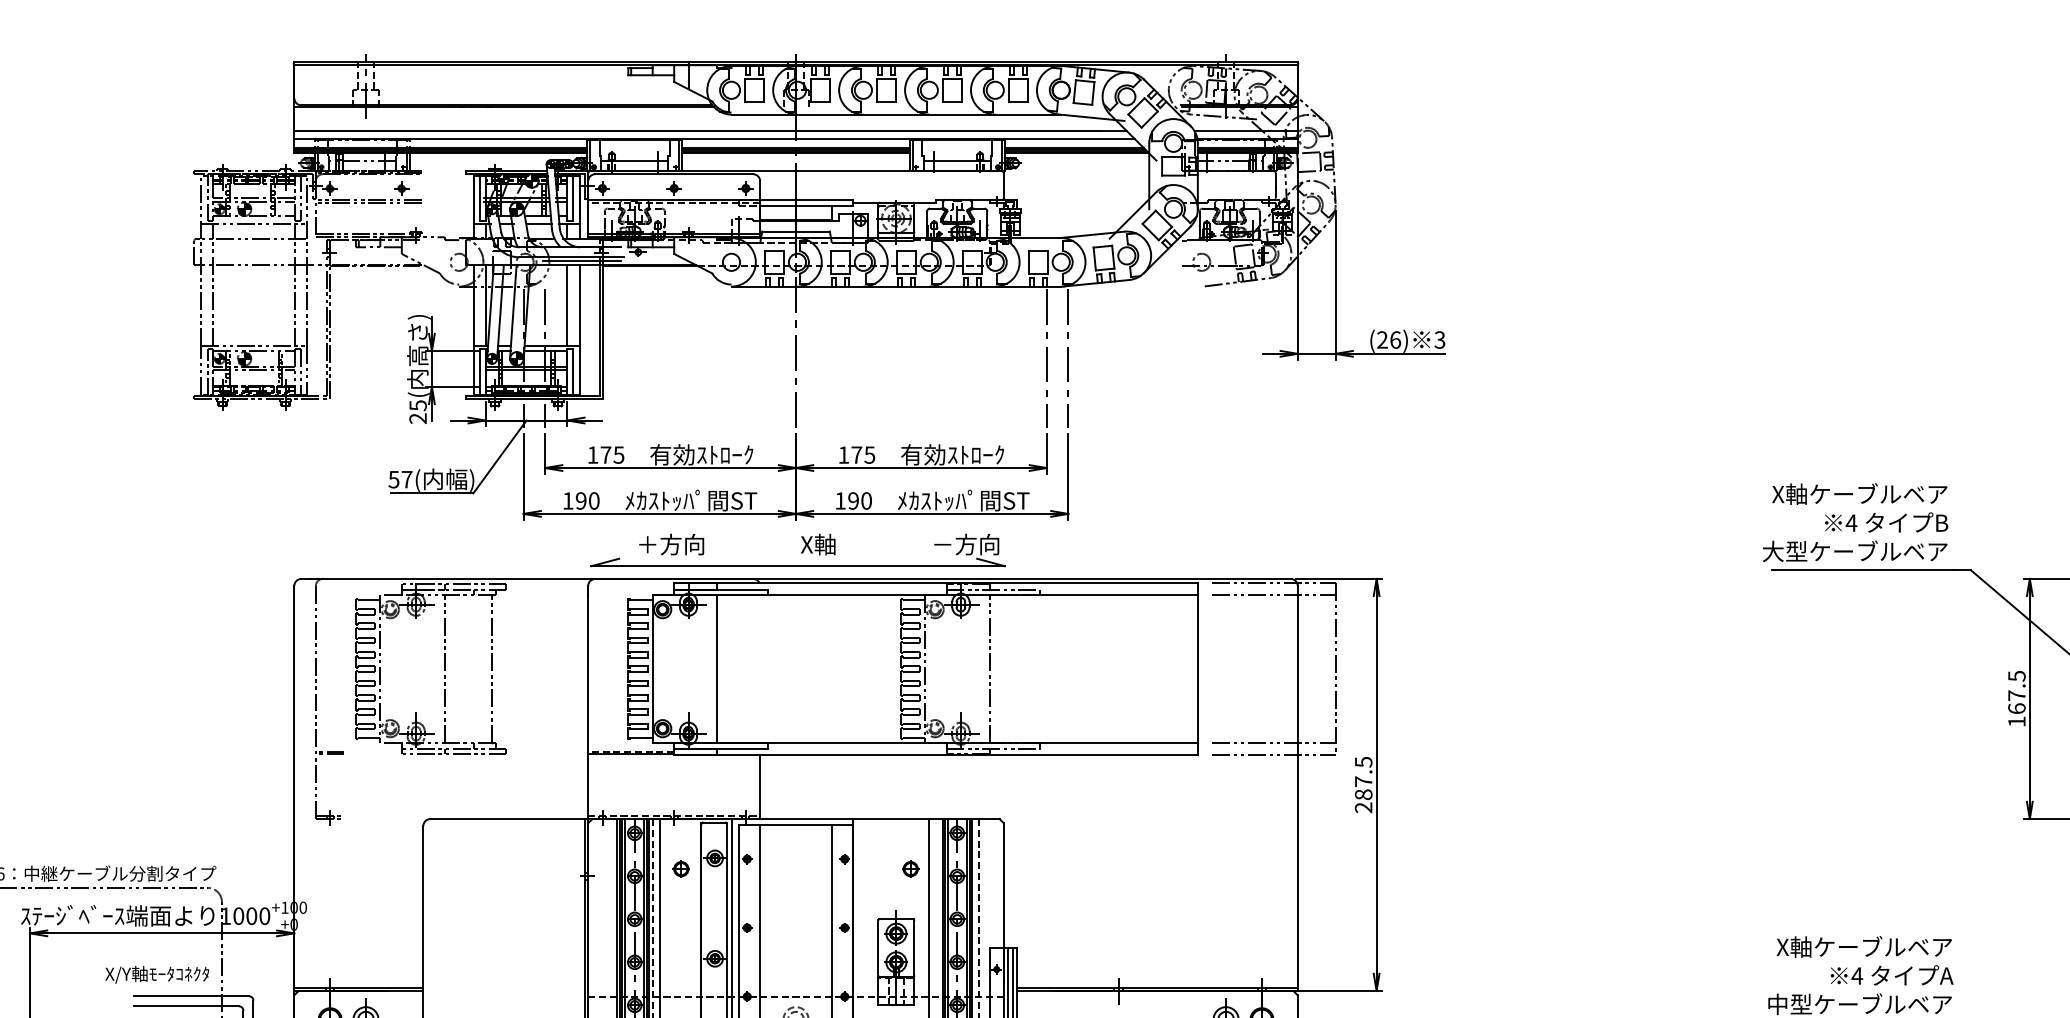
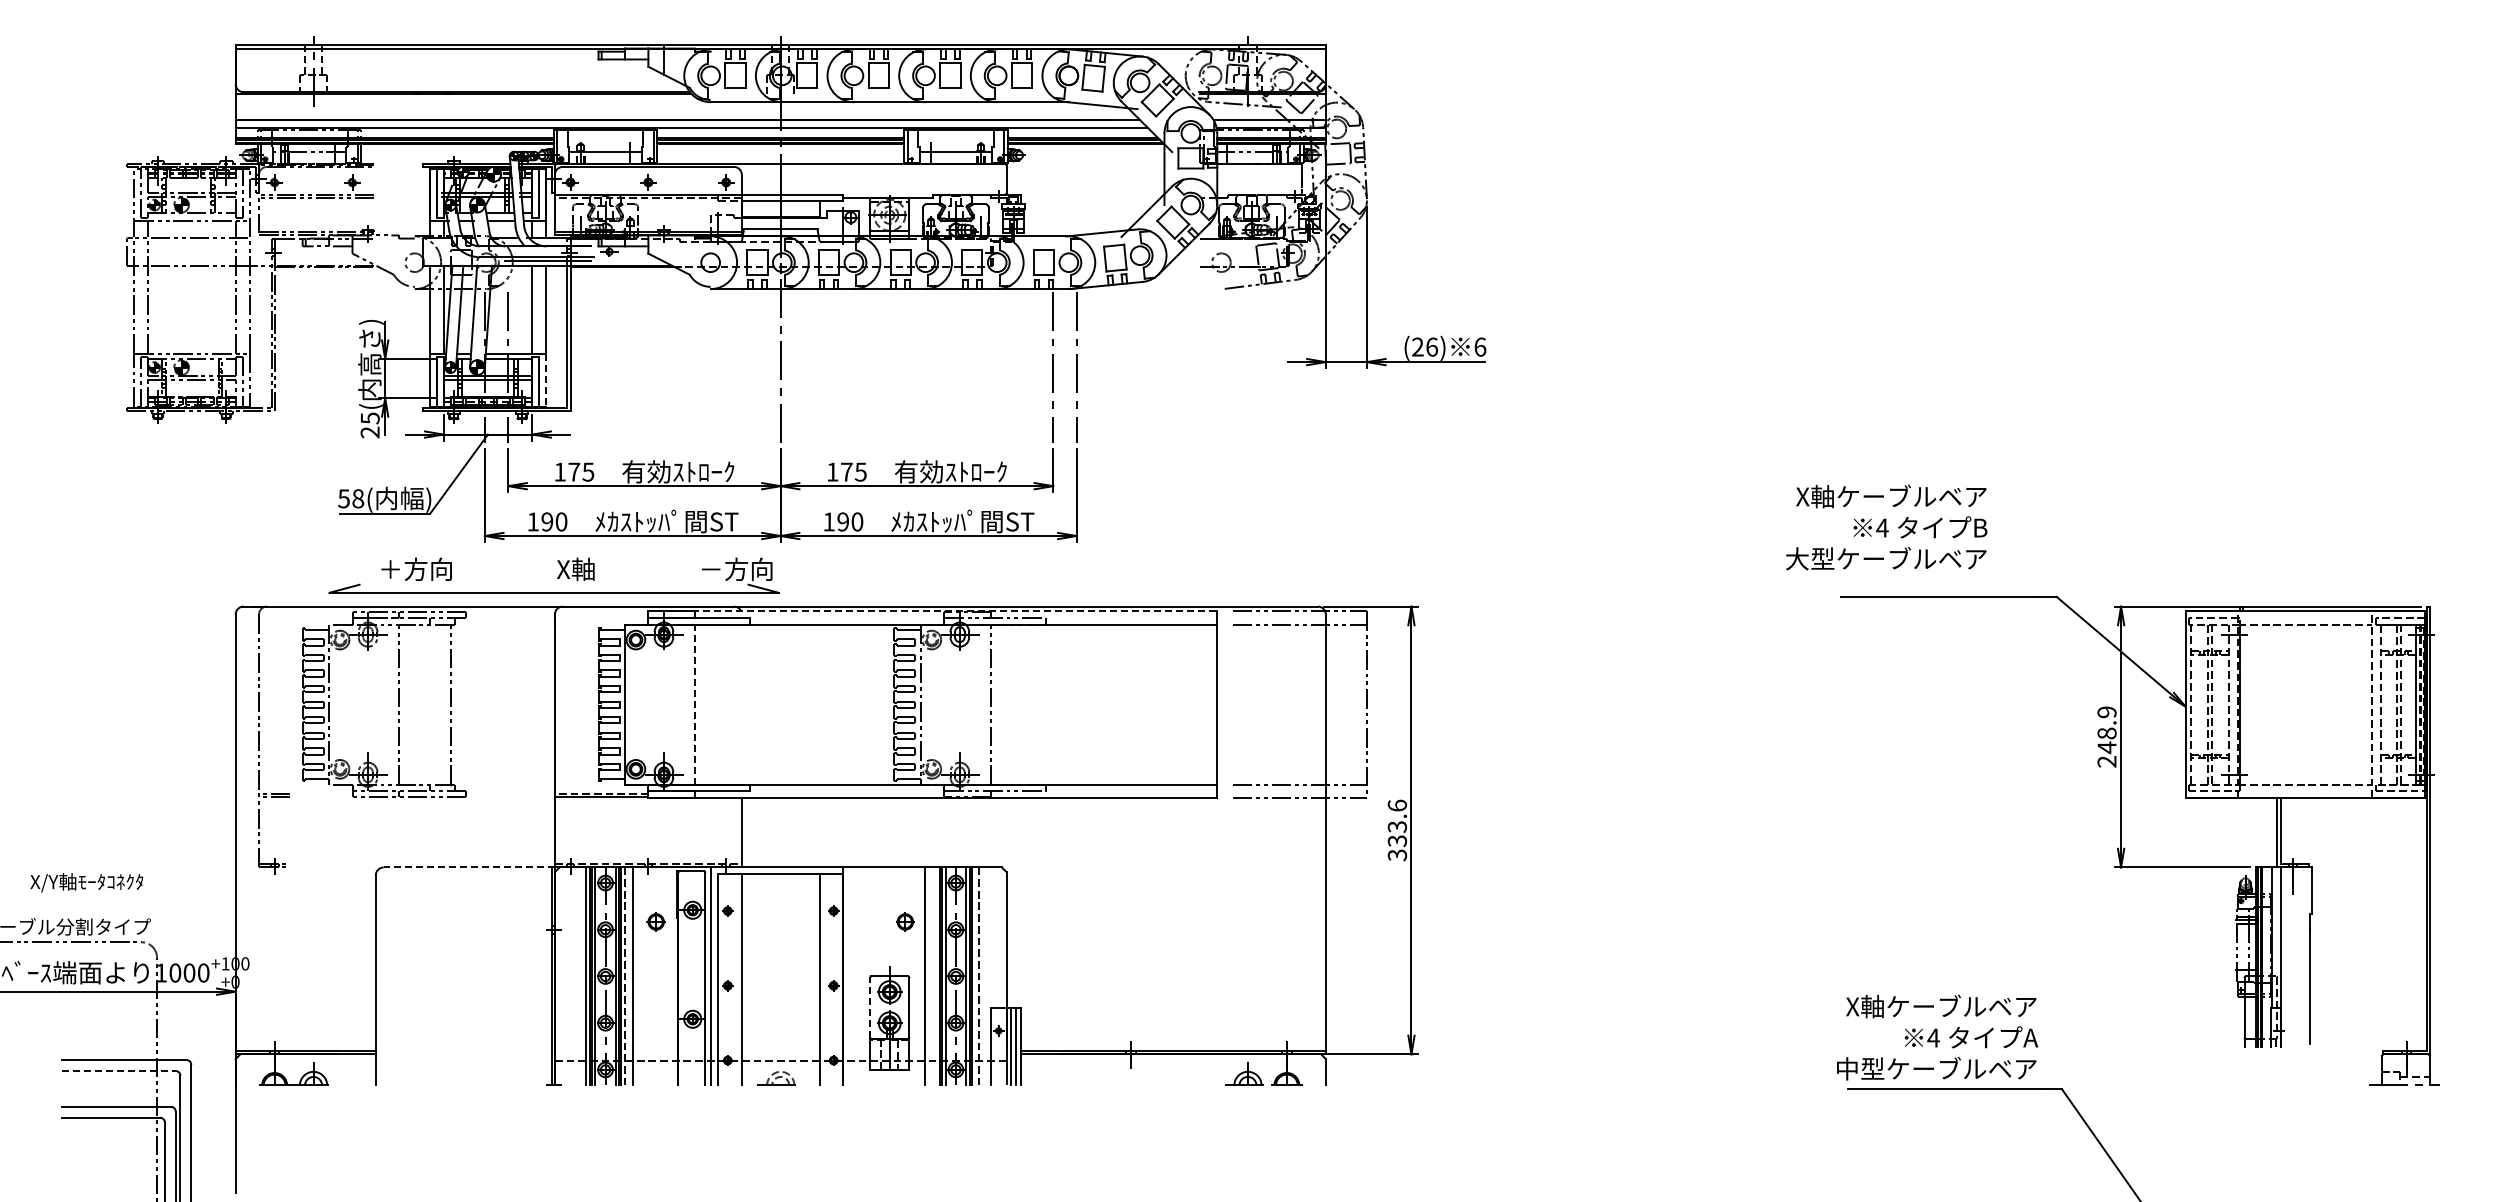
text: (1440, 339) -> (1480, 346), 3 -> 6
line: (579, 370) -> (545, 380), solid -> dashed
text: (407, 479) -> (358, 498), 57( -> 58(
text: (1855, 522) -> (1886, 527), moved
part: (797, 550) -> (553, 575), moved
line: (936, 583) -> (933, 611), solid -> dashed
line: (717, 669) -> (695, 704), solid -> dashed
text: (2016, 698) -> (2106, 736), 167.5 -> 248.9
text: (1363, 784) -> (1397, 830), 287.5 -> 333.6
line: (509, 819) -> (469, 867), solid -> dashed
line: (878, 947) -> (870, 1007), solid -> dashed
text: (156, 974) -> (86, 882), moved
line: (186, 1006) -> (118, 1071), solid -> dashed

